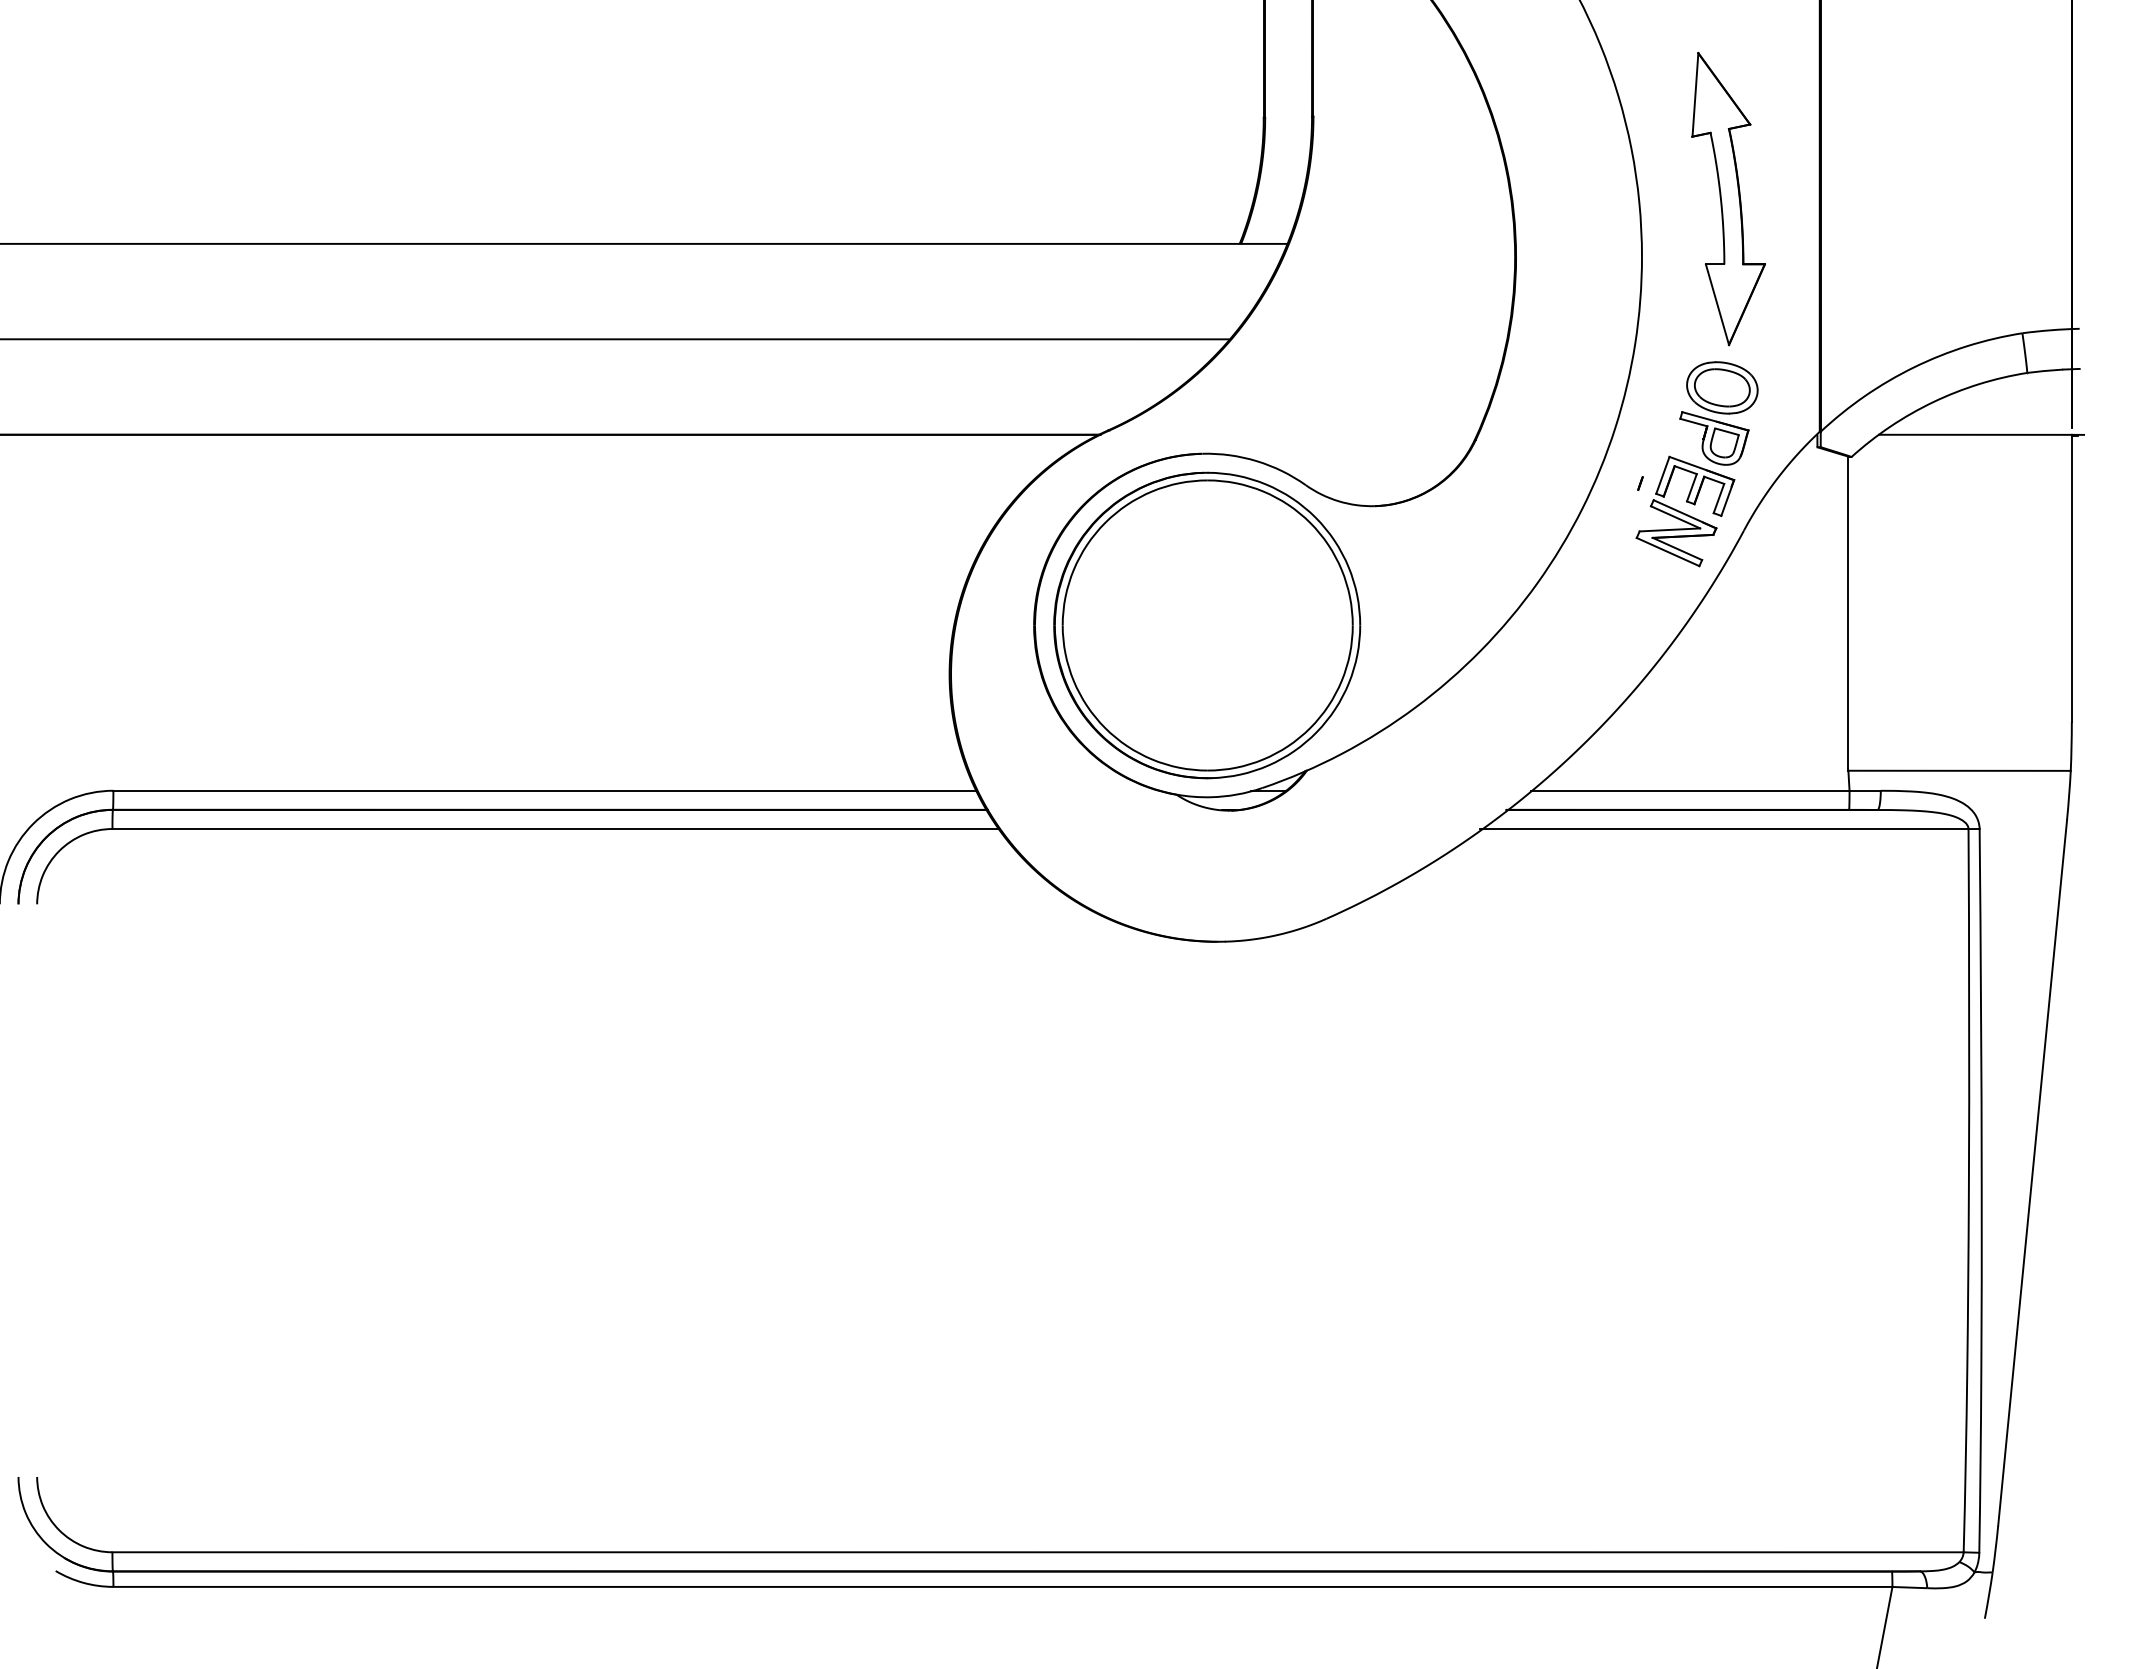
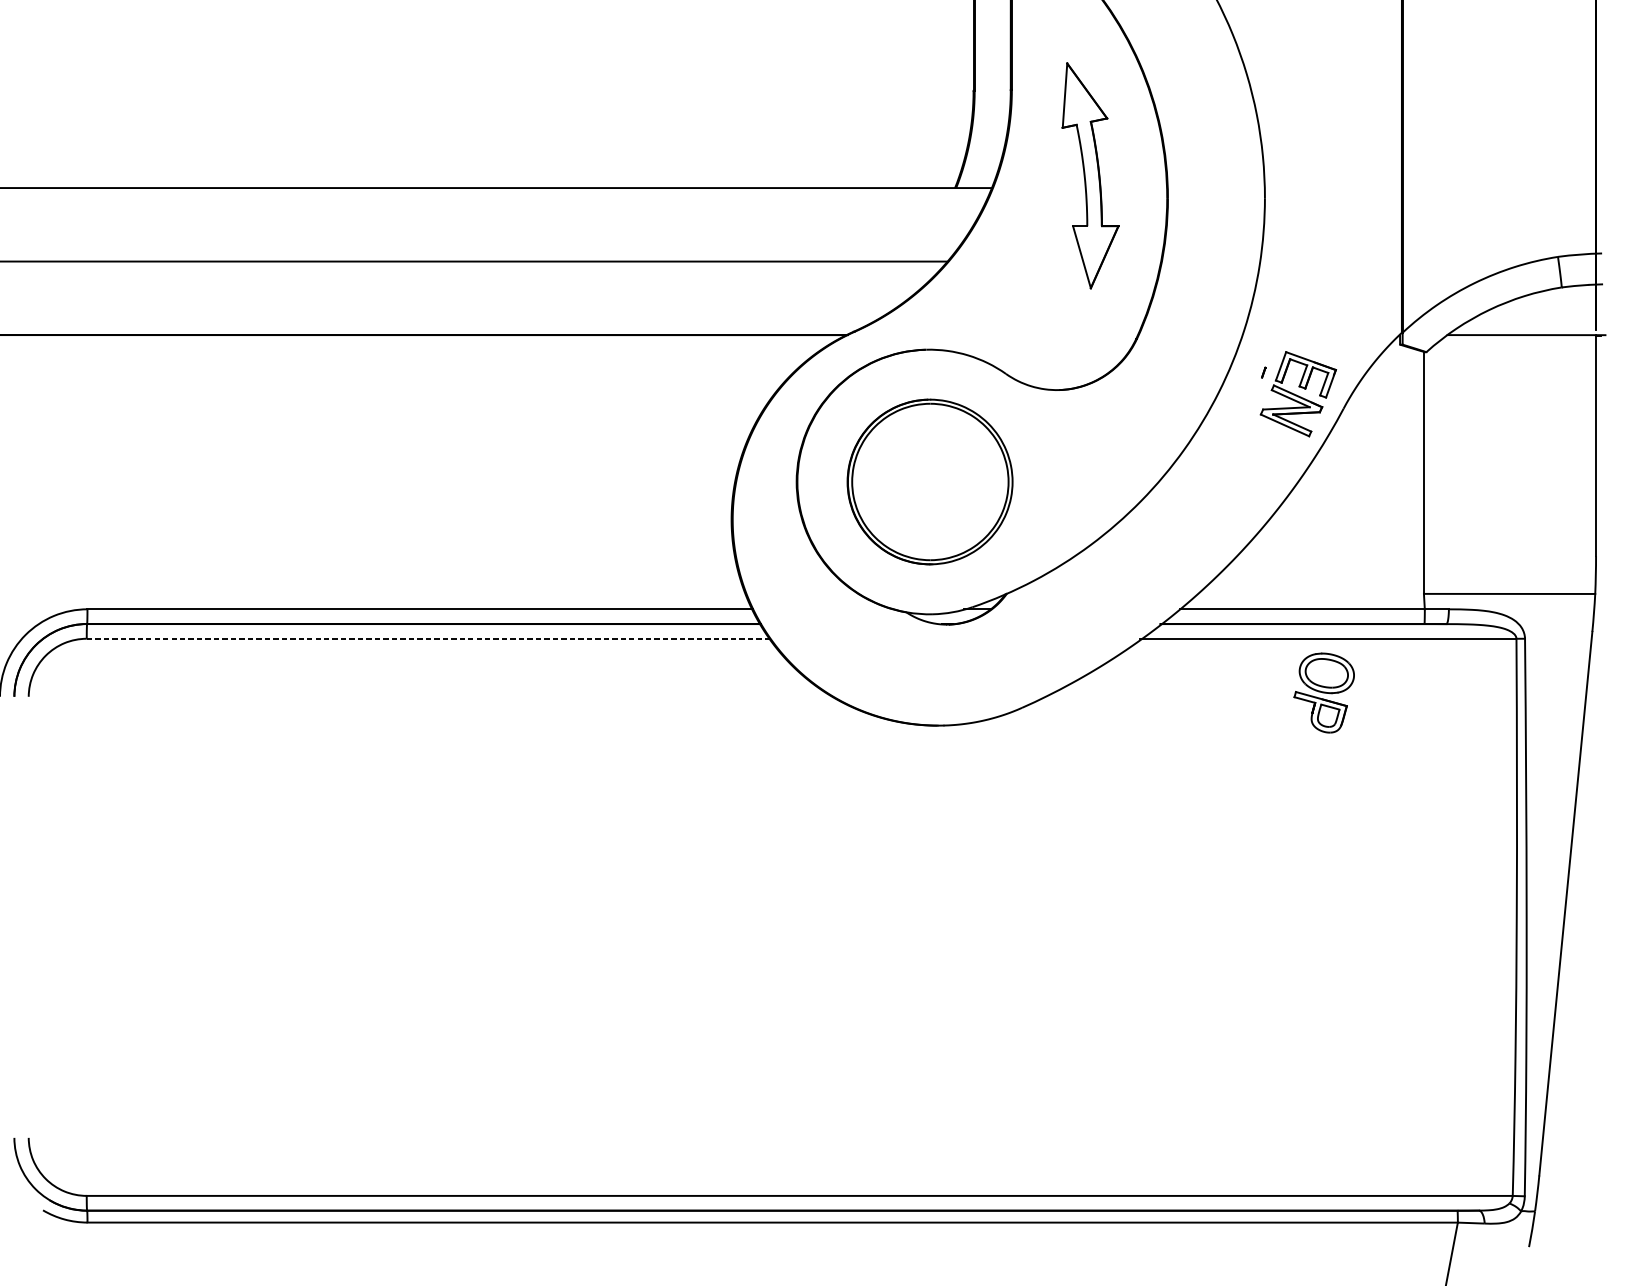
part: (1728, 199) -> (1090, 176), moved
part: (1718, 413) -> (1323, 693), moved
part: (1207, 625) -> (930, 482), size x0.7
line: (556, 829) -> (428, 639), solid -> dashed

